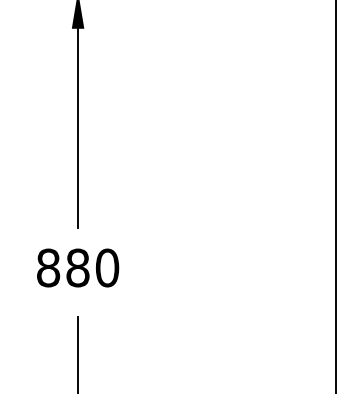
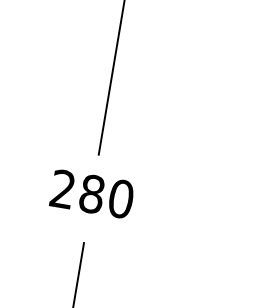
text: (48, 267) -> (63, 188), 880 -> 280

